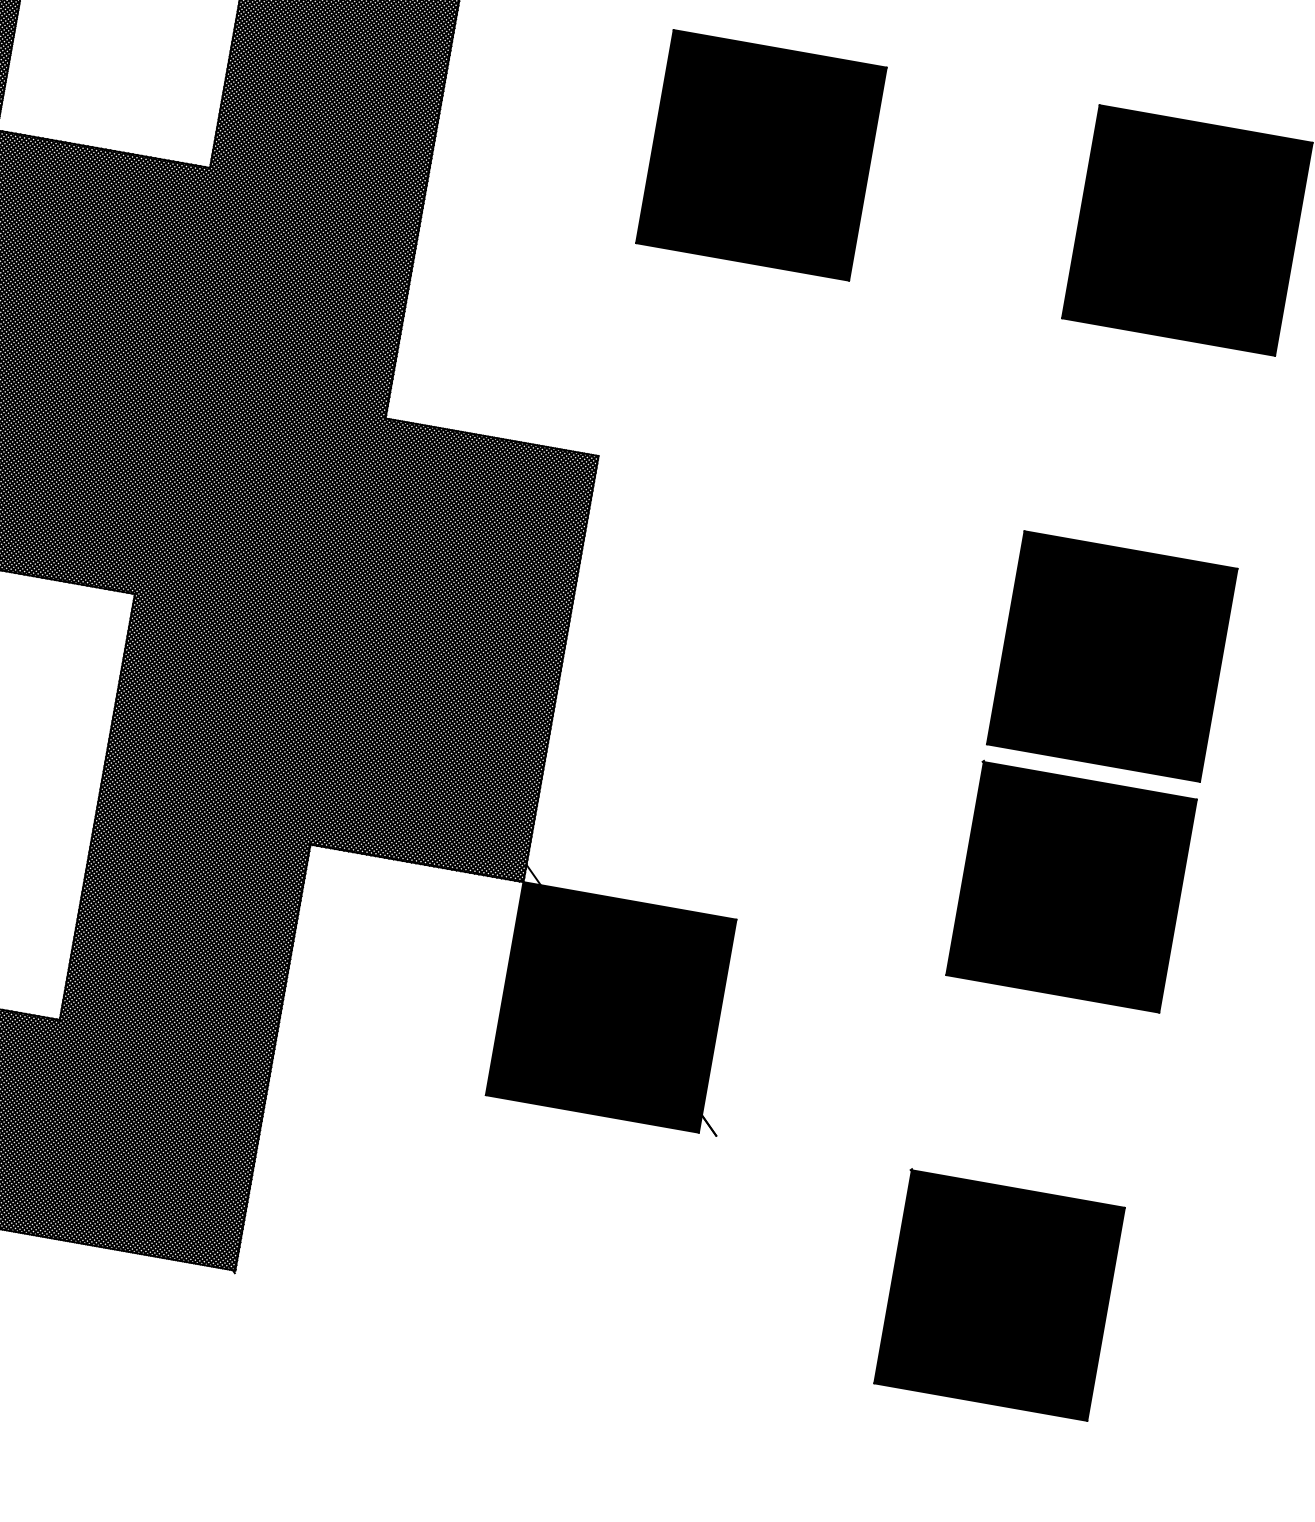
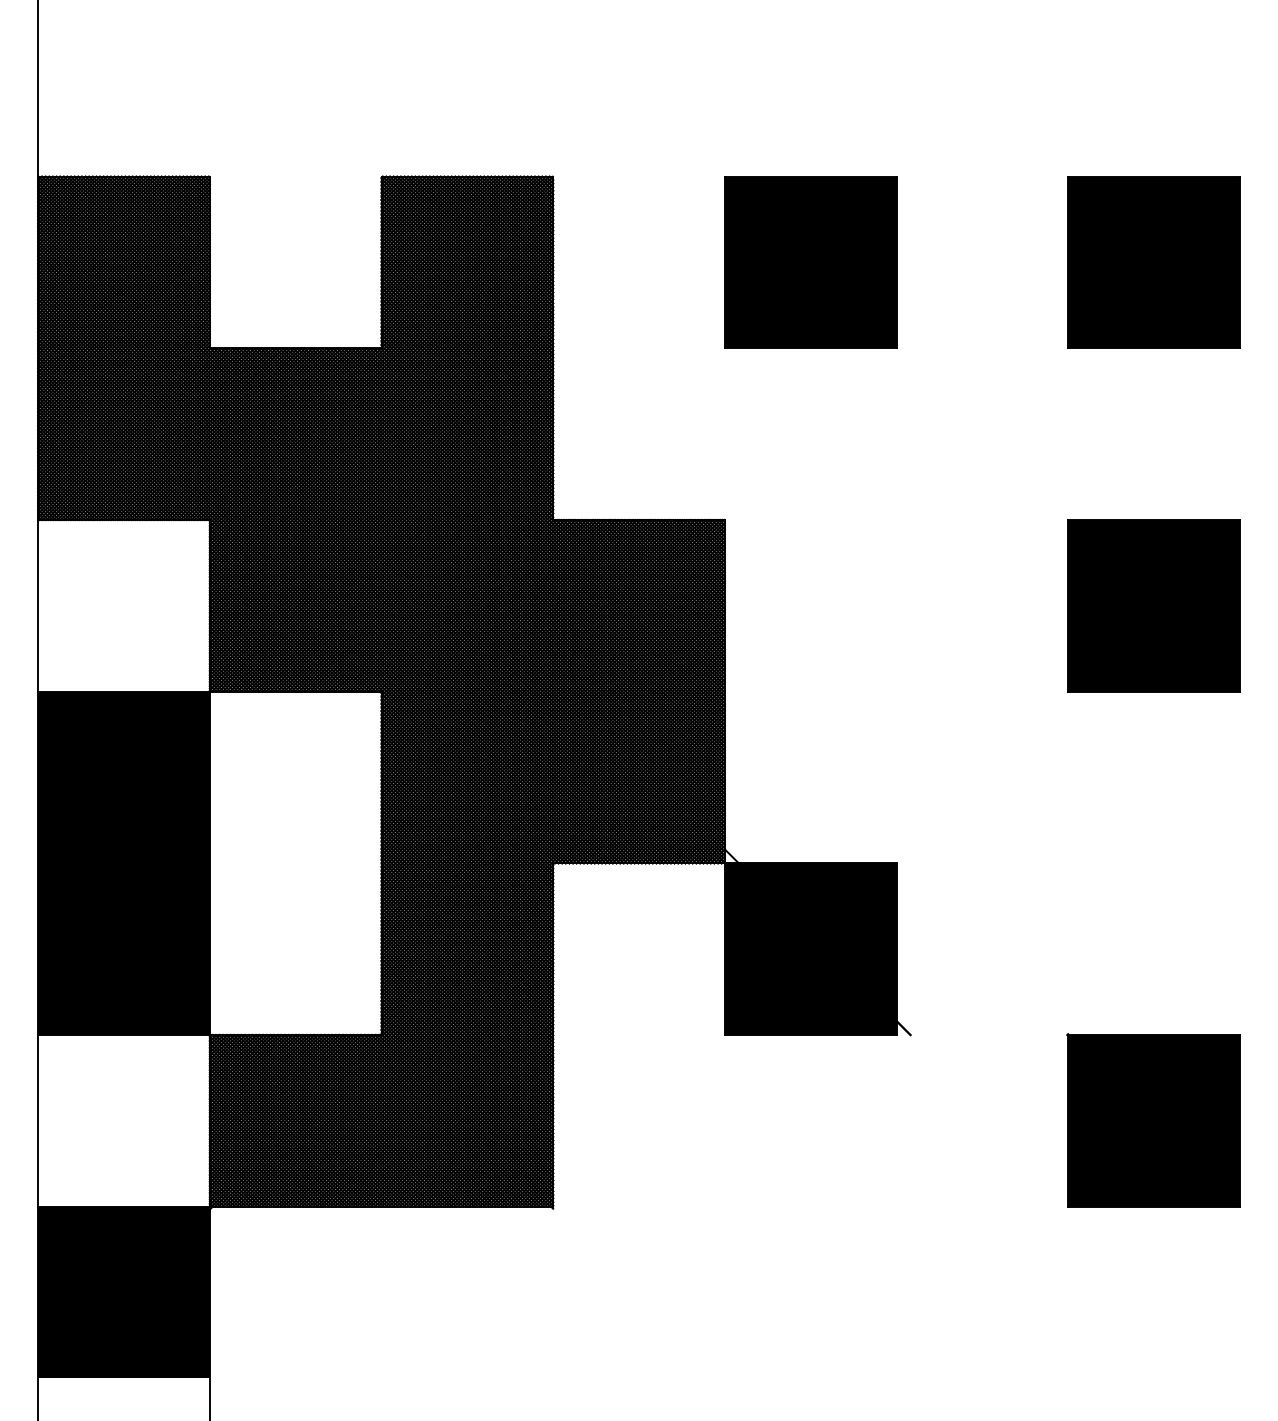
part: (1071, 886) -> (1153, 791), removed

